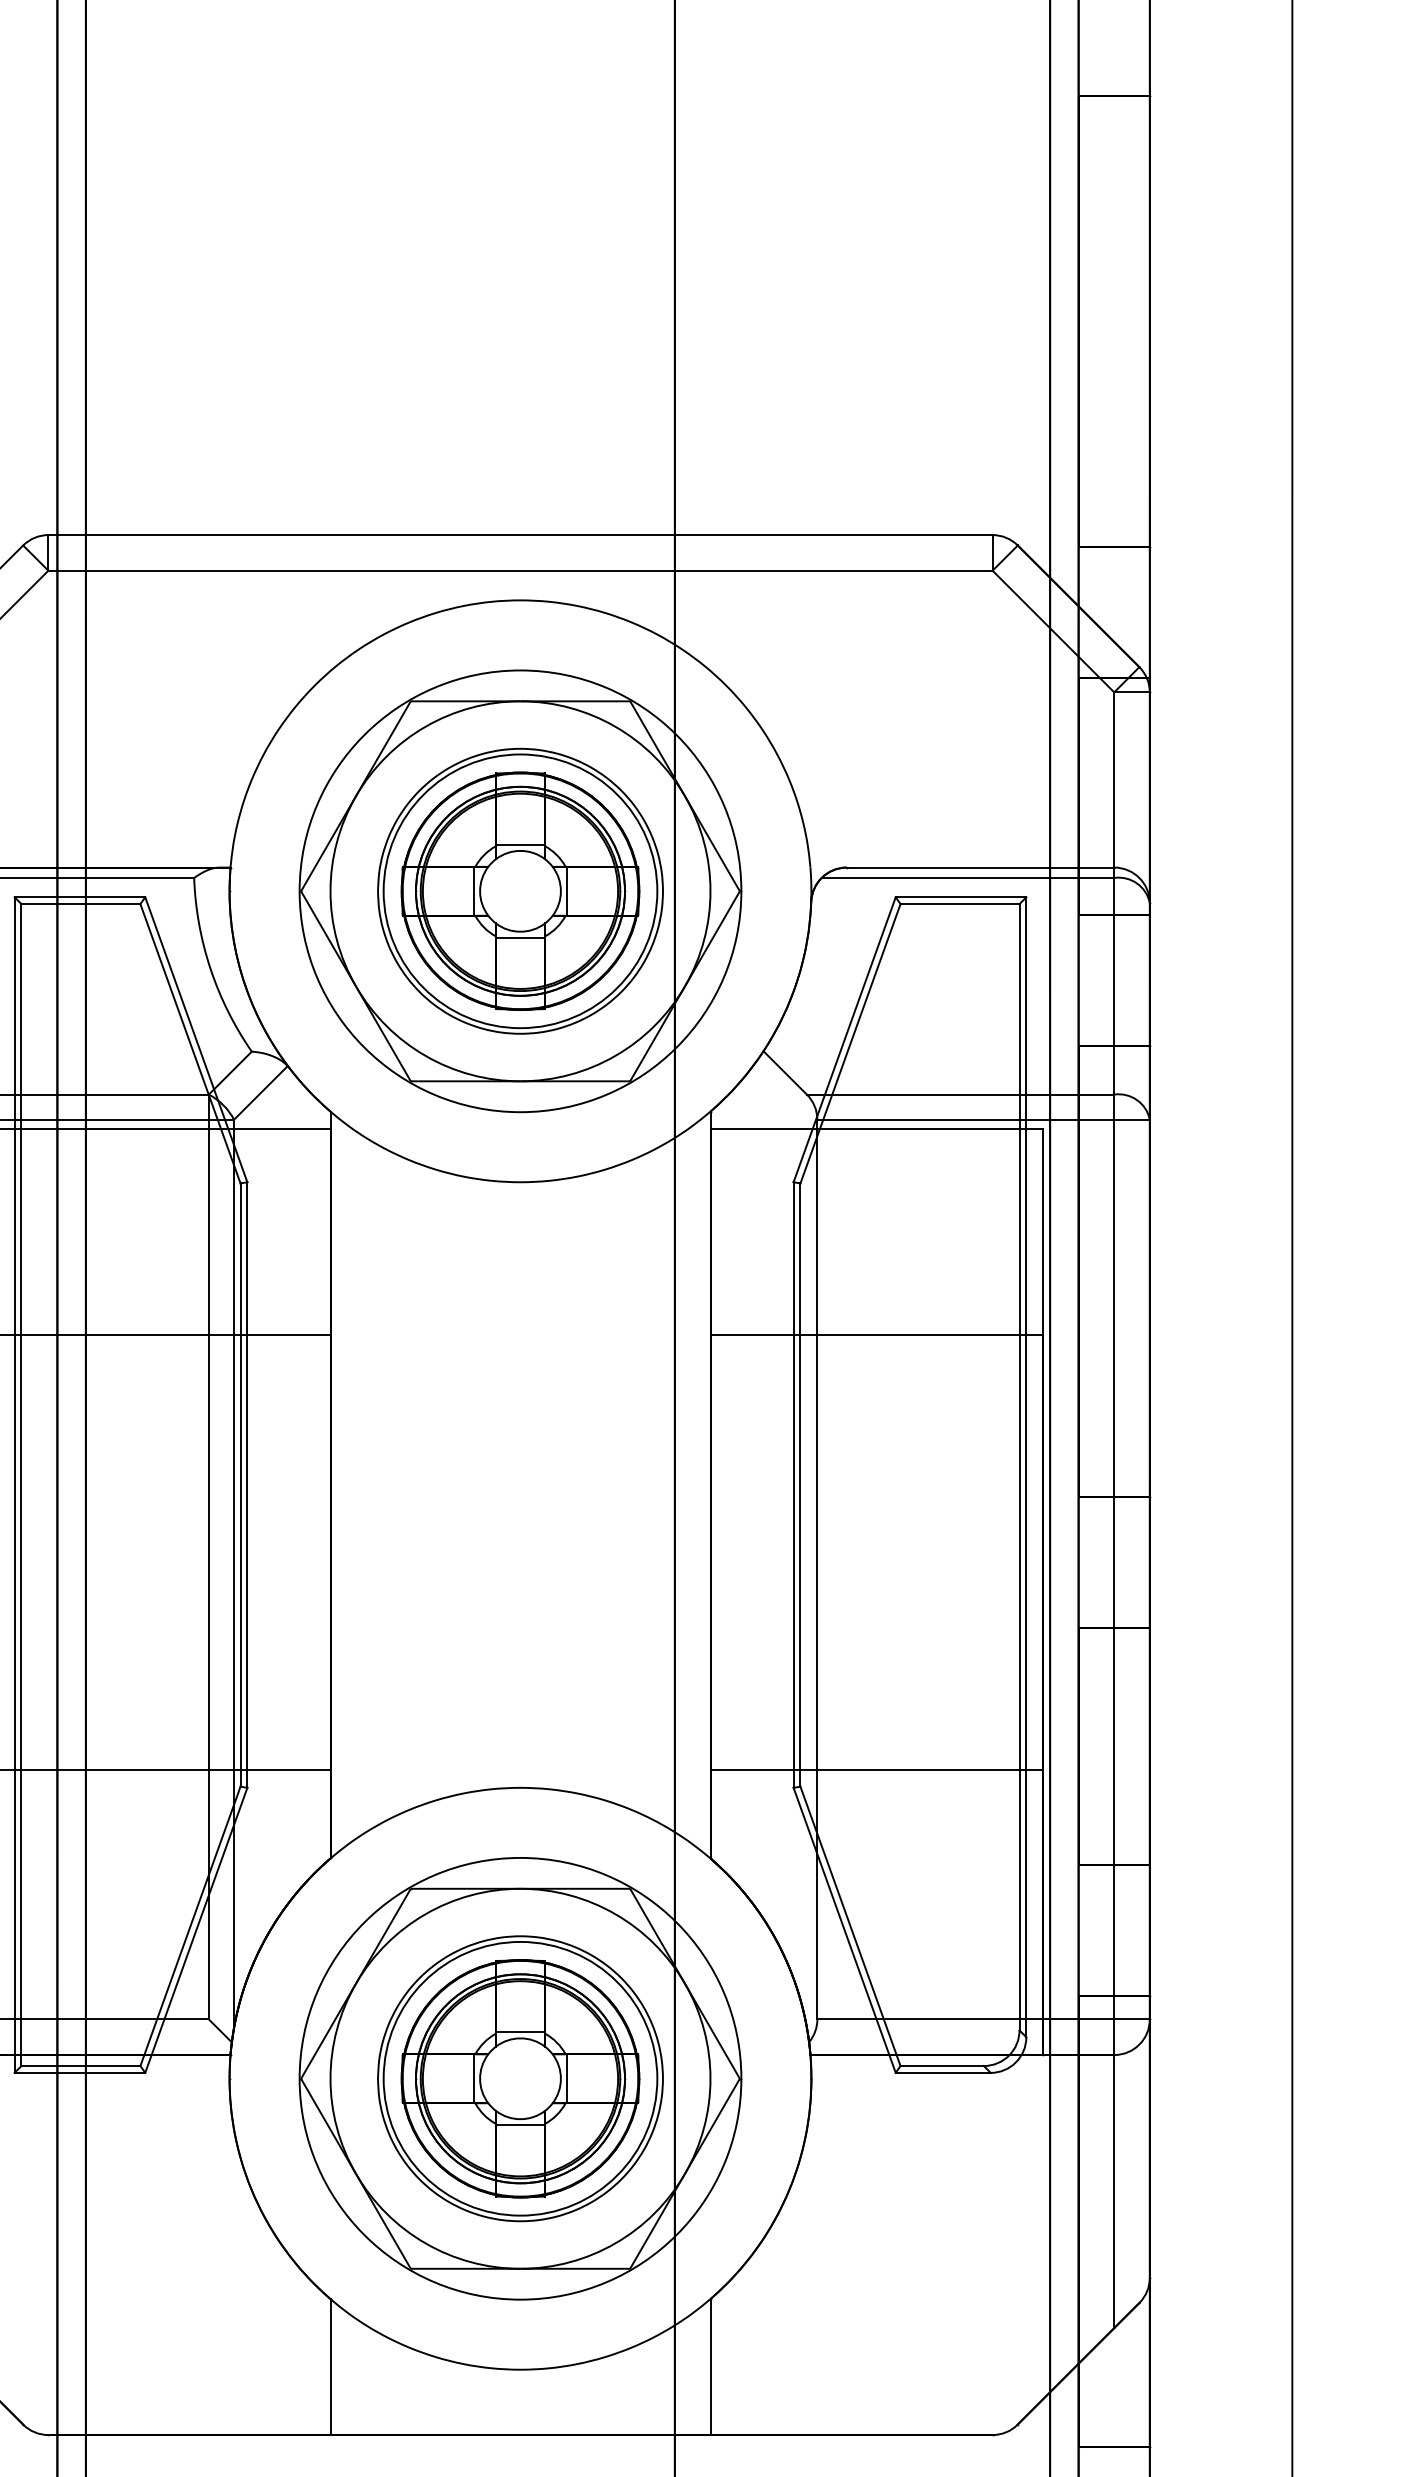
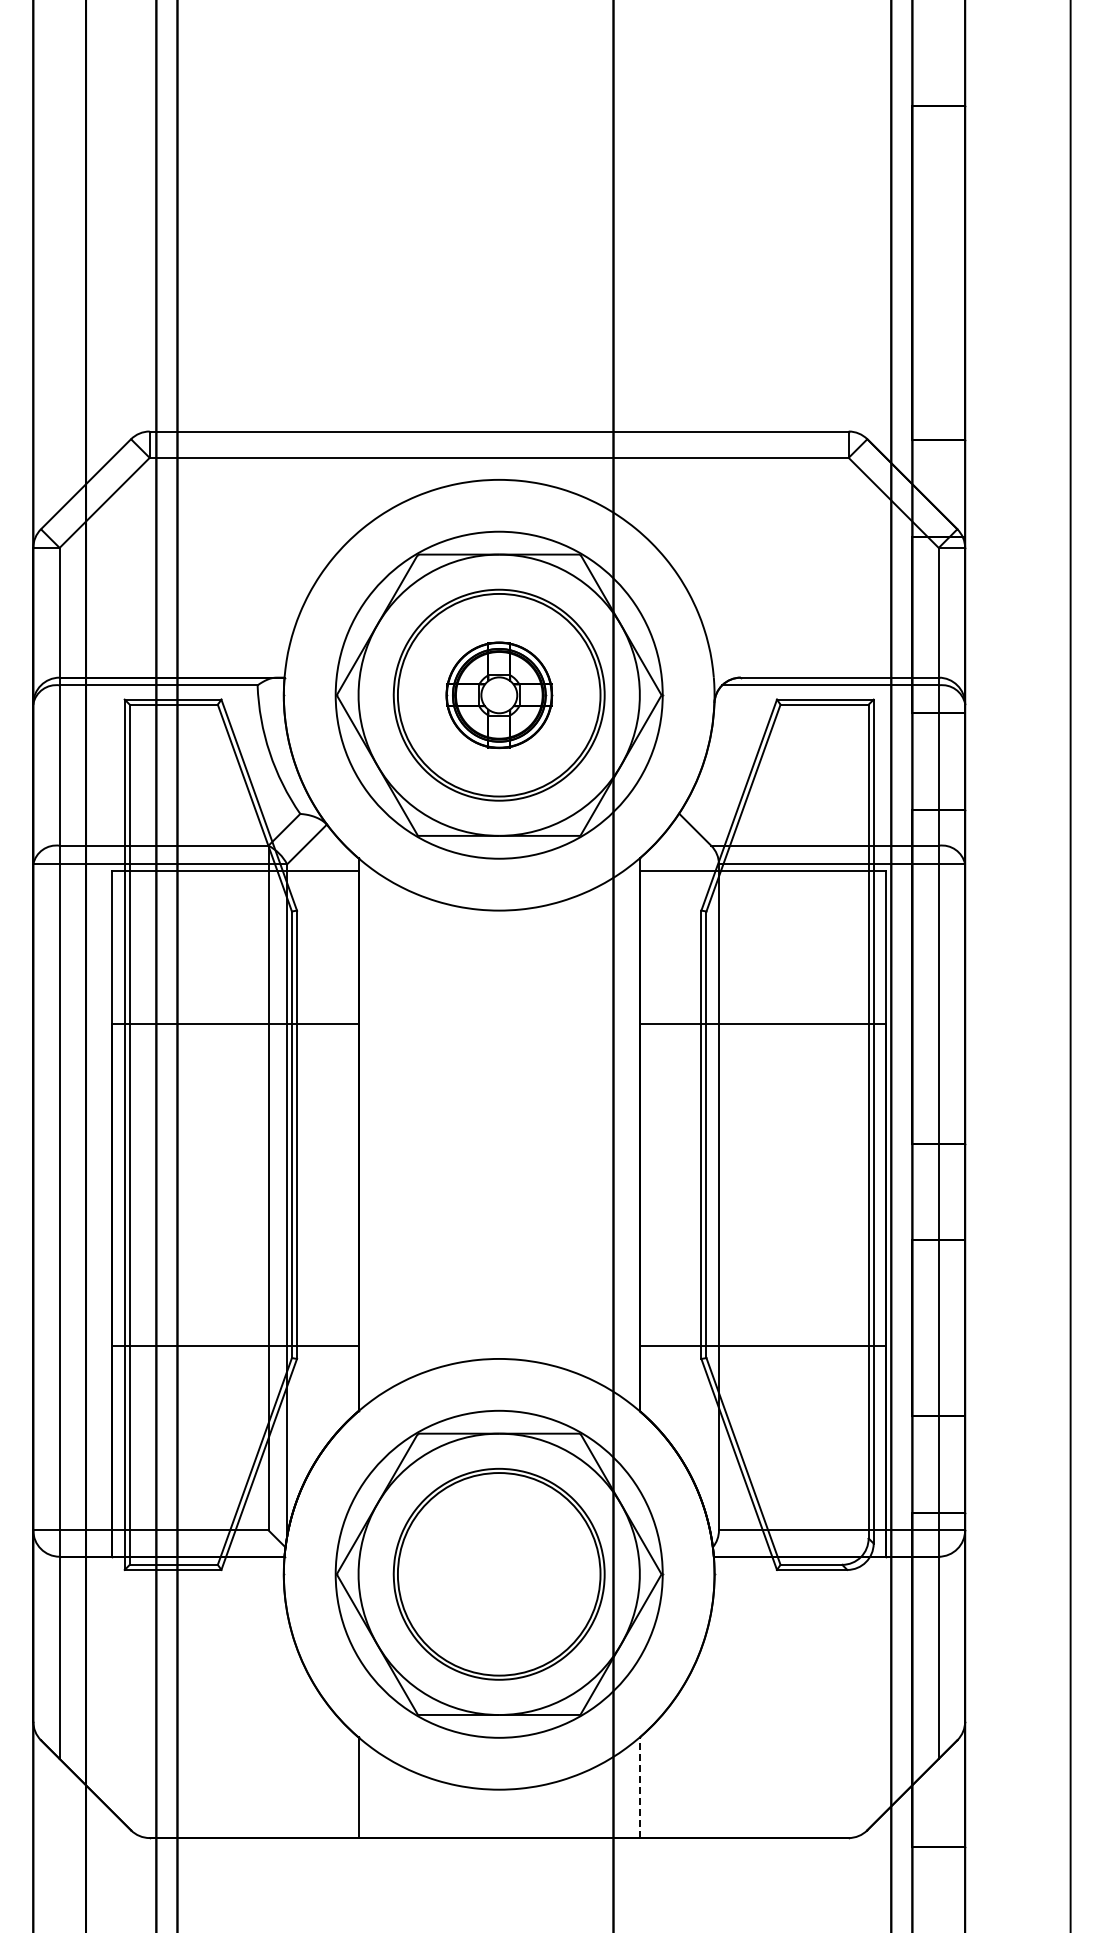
part: (520, 891) -> (499, 695), size x0.6
part: (520, 2079) -> (499, 1574), removed
line: (709, 2366) -> (639, 1787), solid -> dashed

